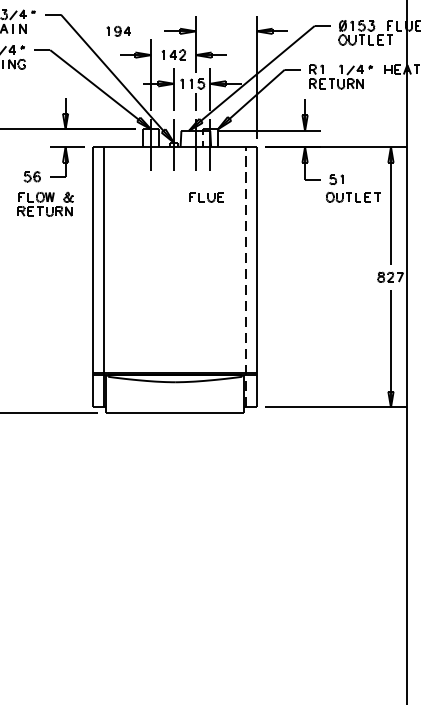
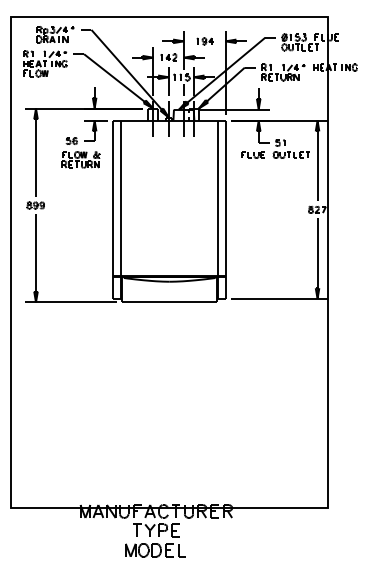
part: (117, 31) -> (204, 41), moved
part: (205, 196) -> (252, 154), moved
line: (244, 276) -> (217, 209), dashed -> solid

